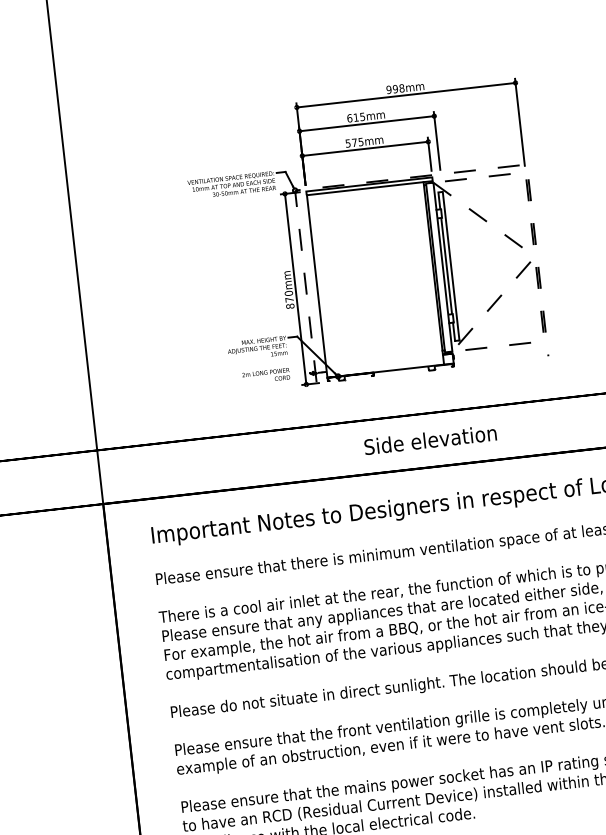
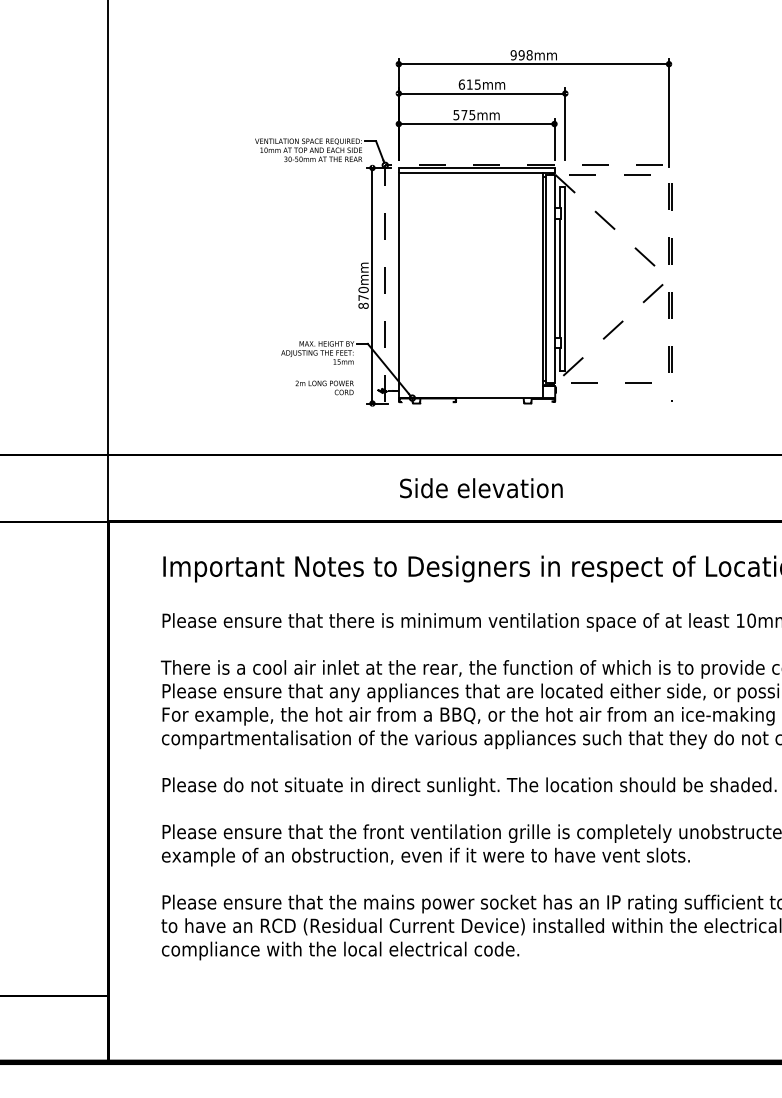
text: (430, 440) -> (481, 488), moved

